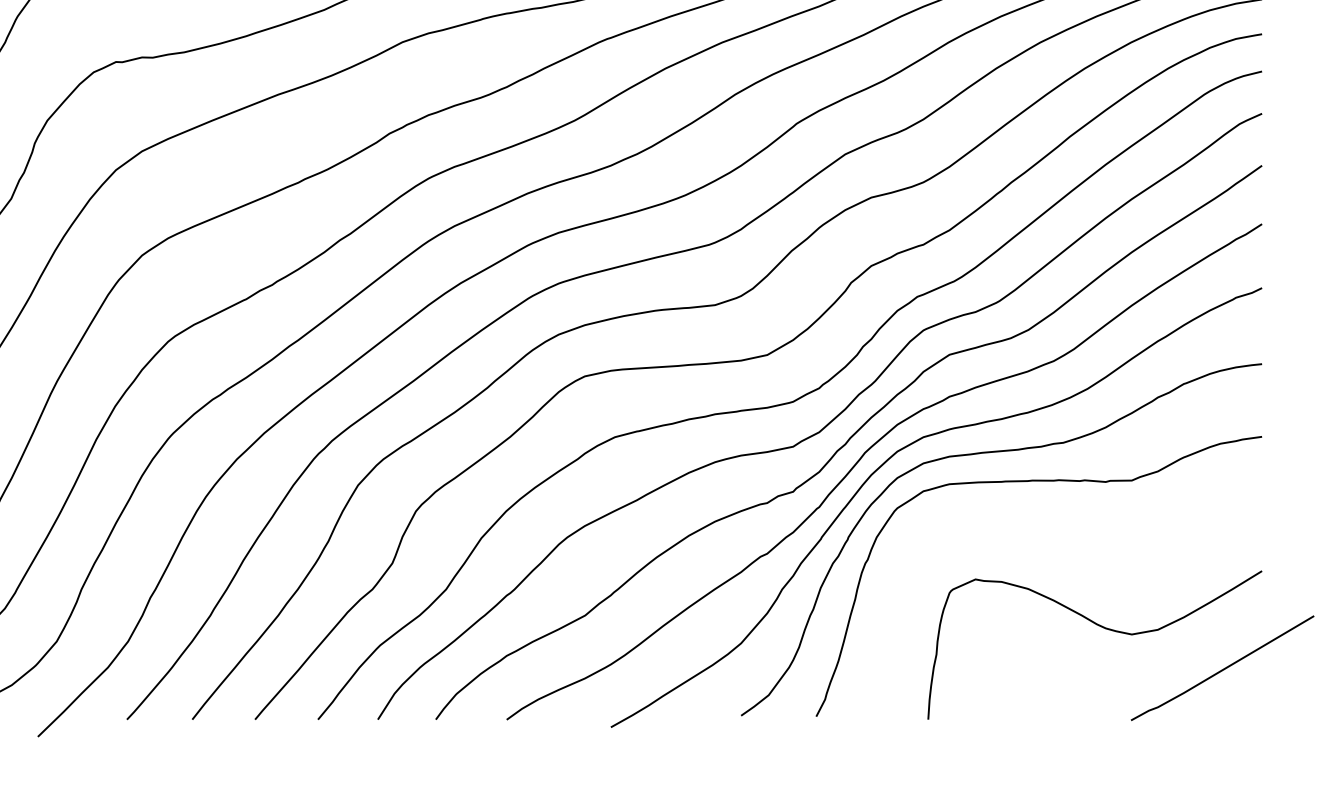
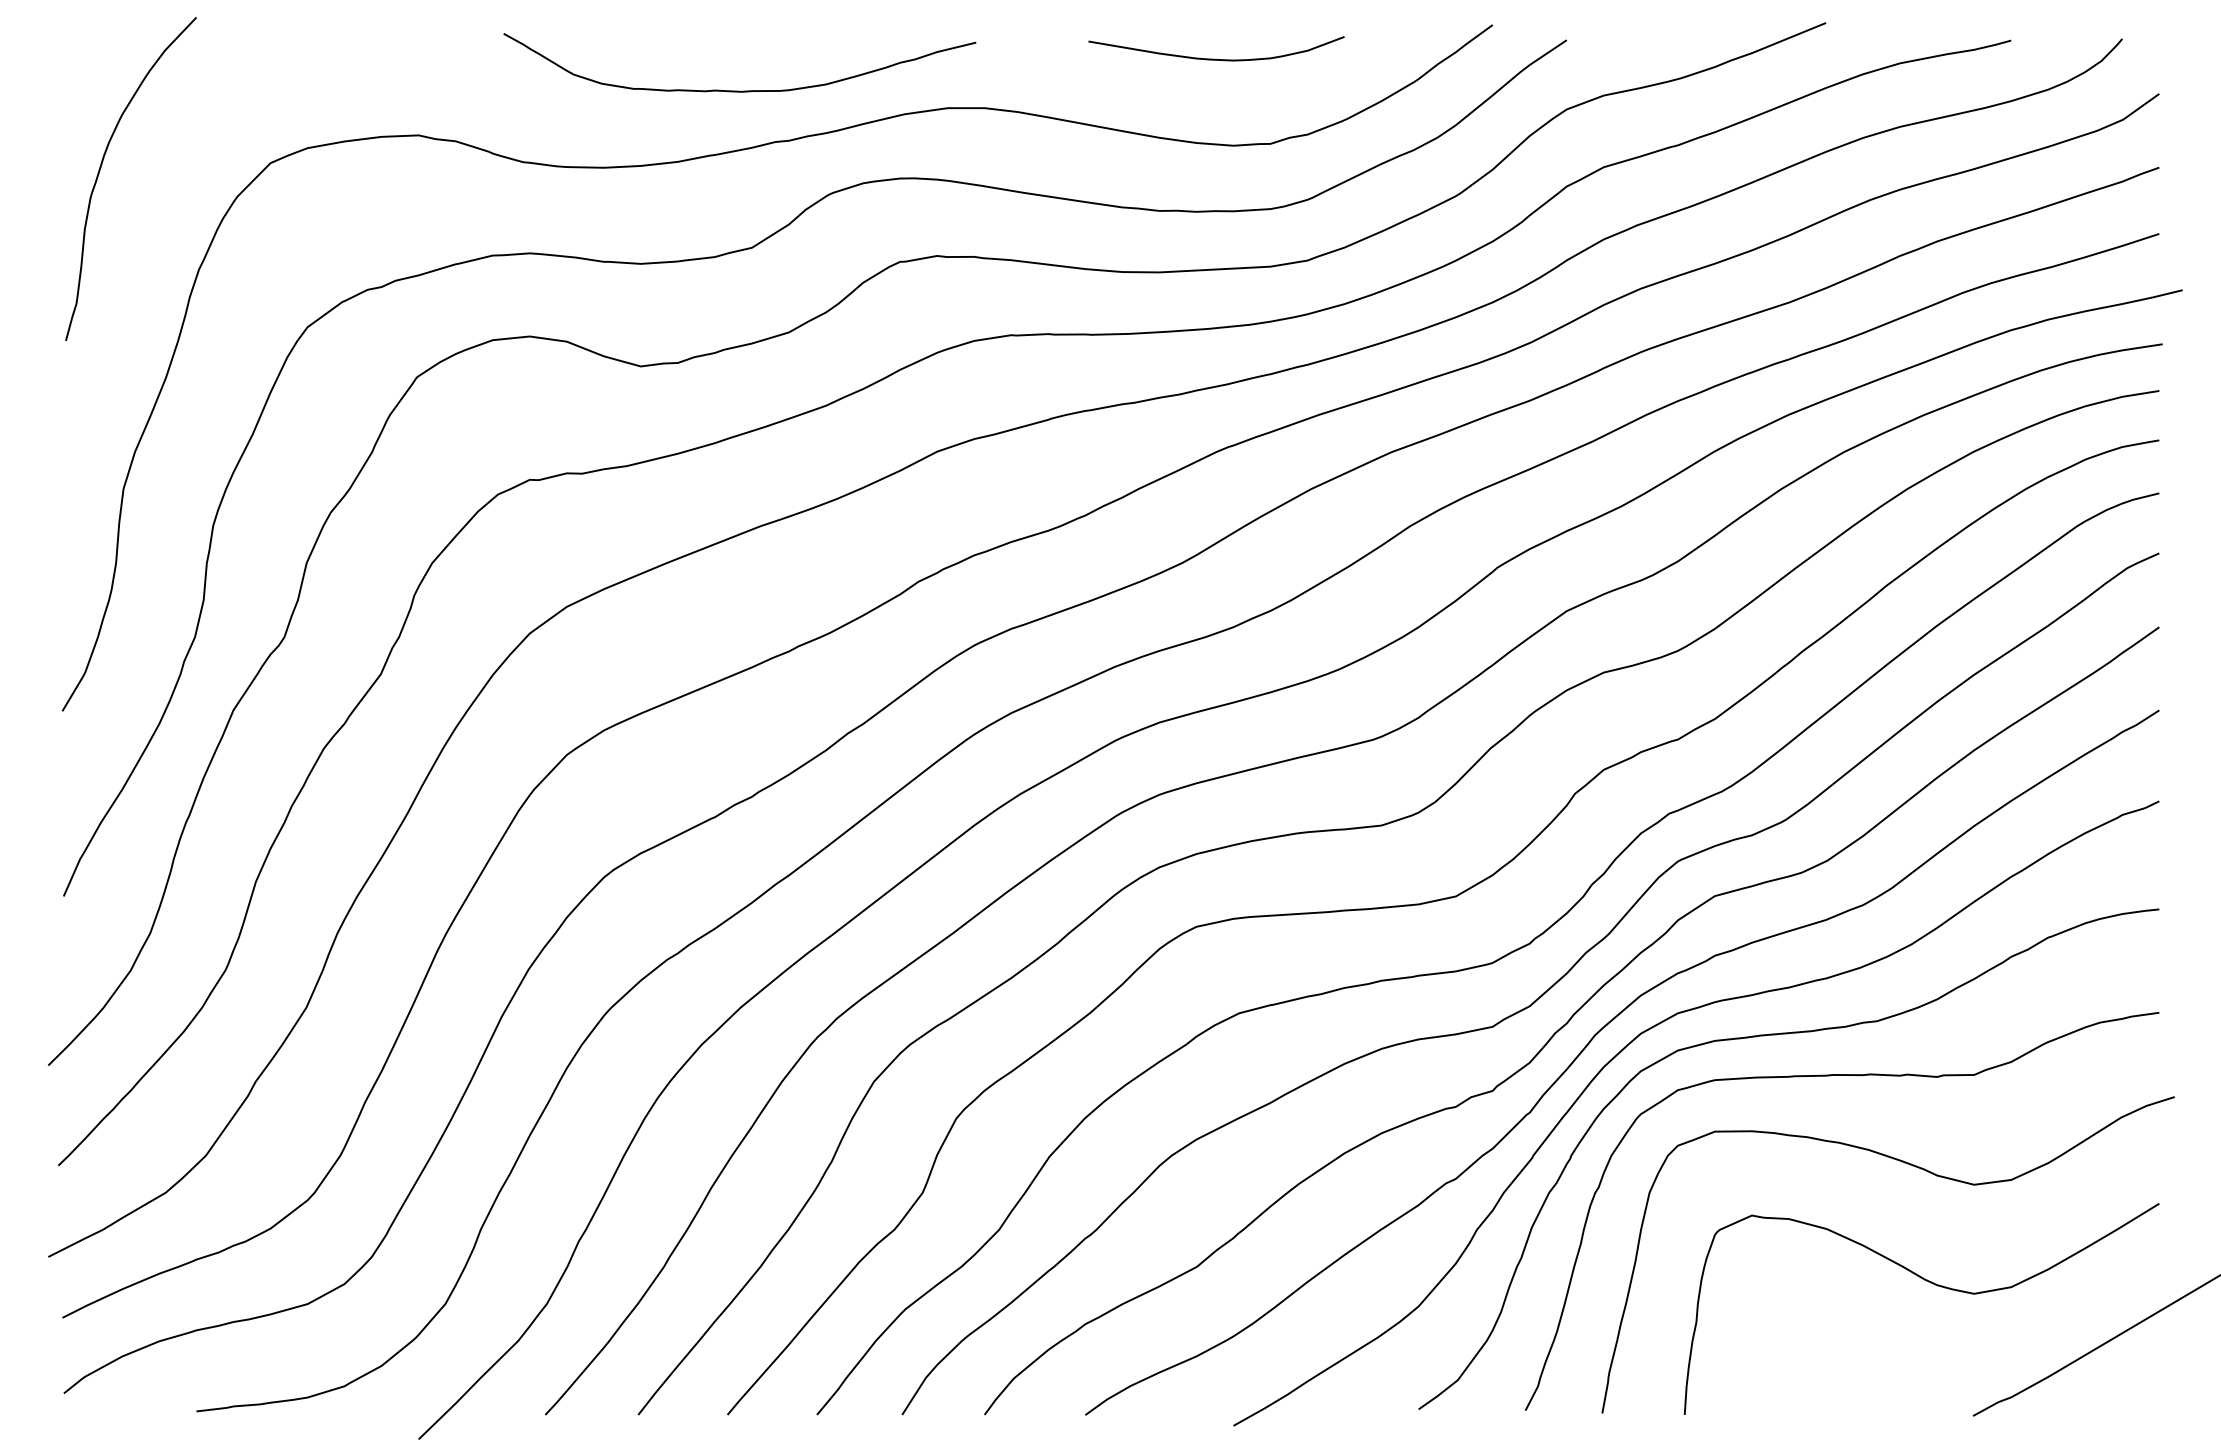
curve: (1097, 548) -> (1925, 1171), added

